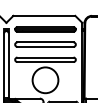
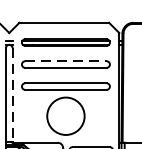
line: (46, 42) -> (67, 61), solid -> dashed
line: (8, 65) -> (12, 94), solid -> dashed

